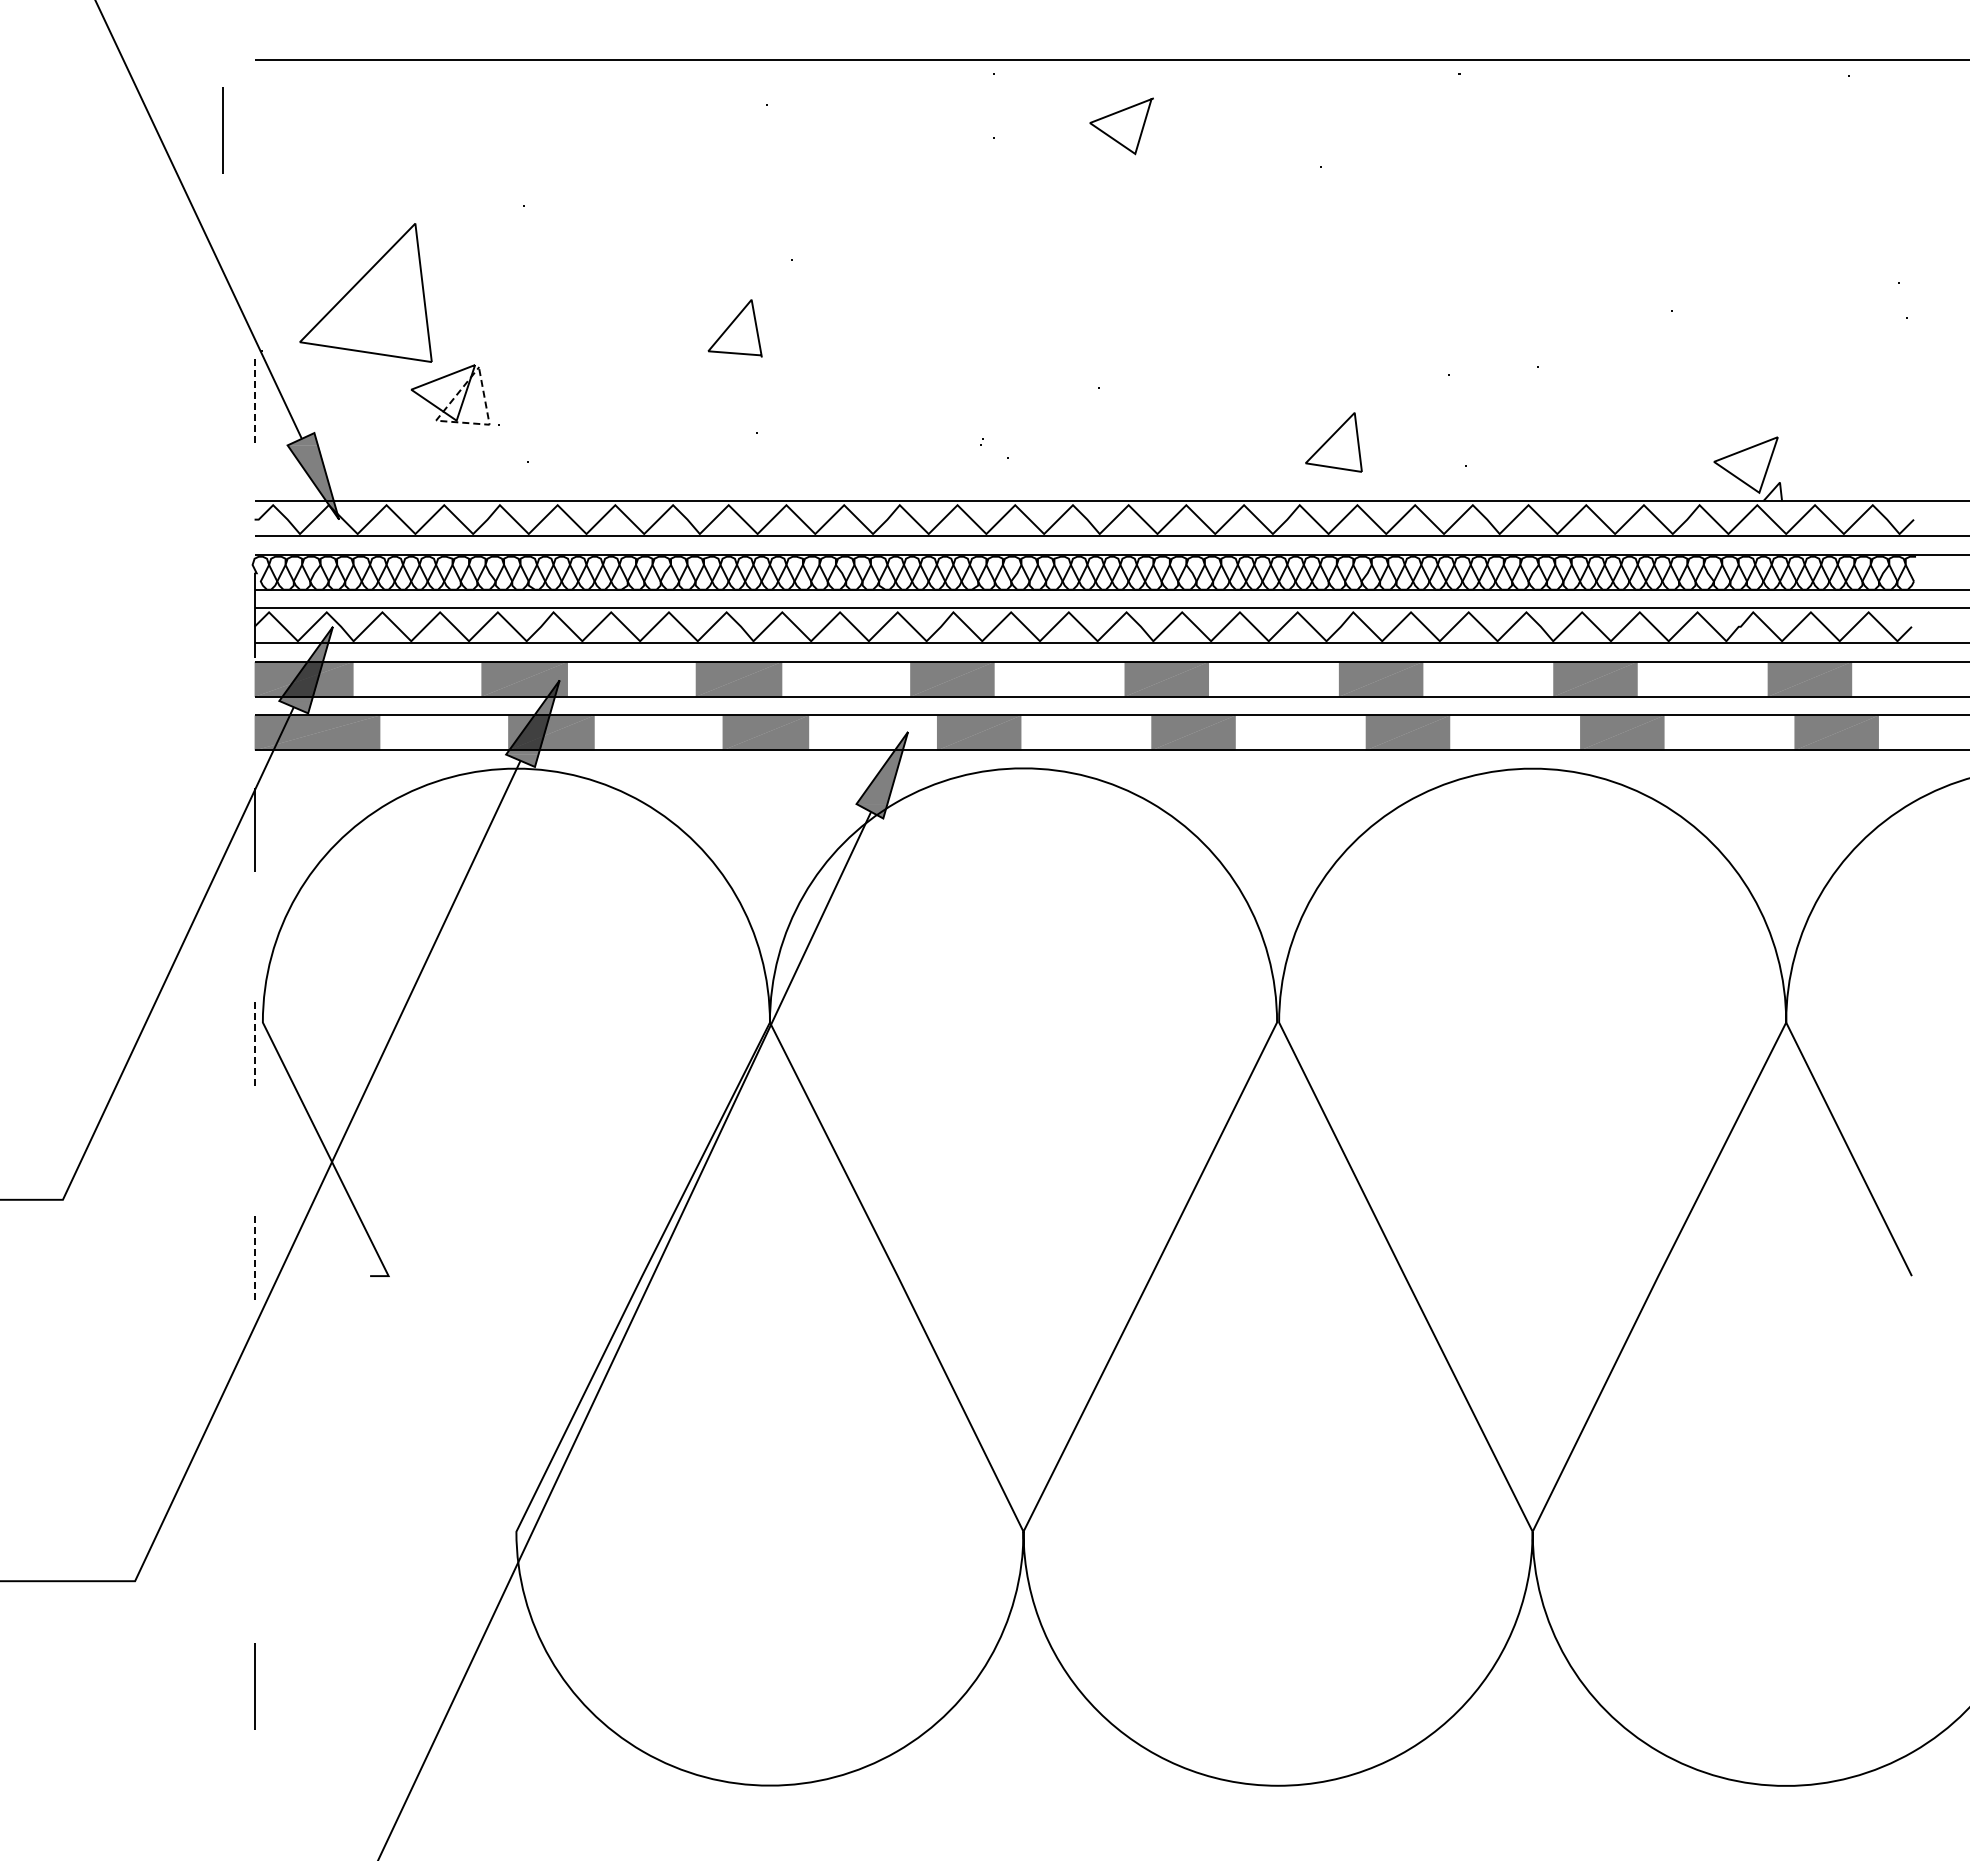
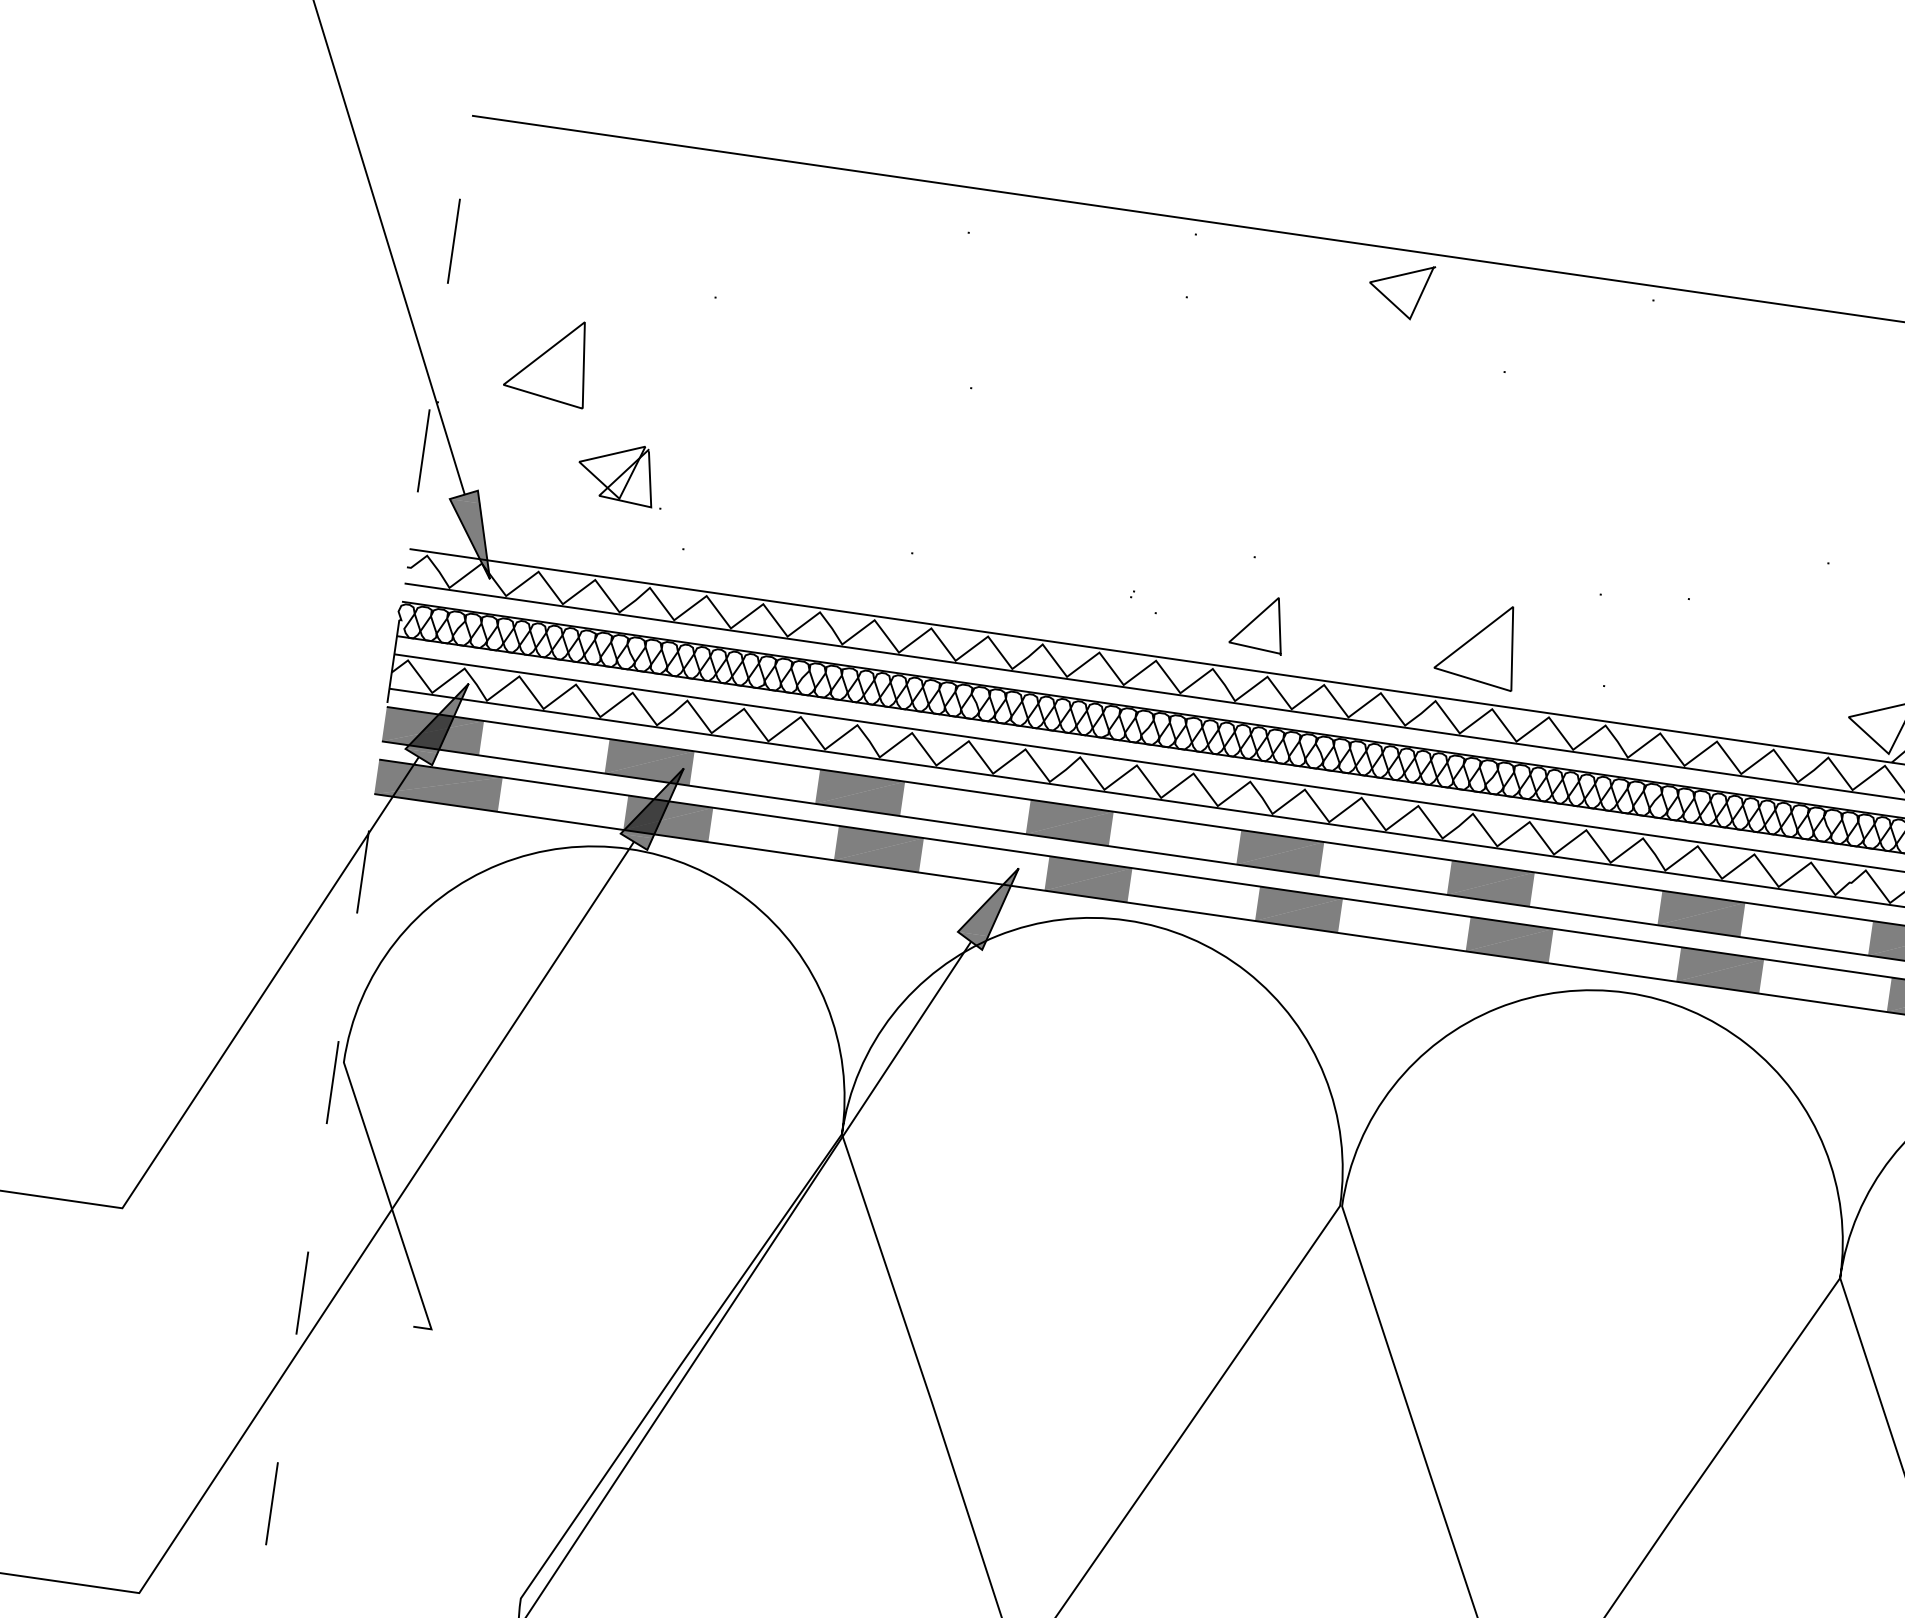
line: (1115, 114) -> (1396, 277), moved
line: (222, 130) -> (453, 241), moved
part: (365, 292) -> (548, 359), size x0.62
line: (731, 325) -> (1255, 620), moved
line: (254, 401) -> (423, 451), dashed -> solid
line: (456, 422) -> (619, 500), dashed -> solid
part: (1333, 442) -> (1477, 644), size x1.43
line: (254, 1044) -> (332, 1082), dashed -> solid
line: (254, 1259) -> (302, 1294), dashed -> solid
line: (254, 1472) -> (271, 1503), added

